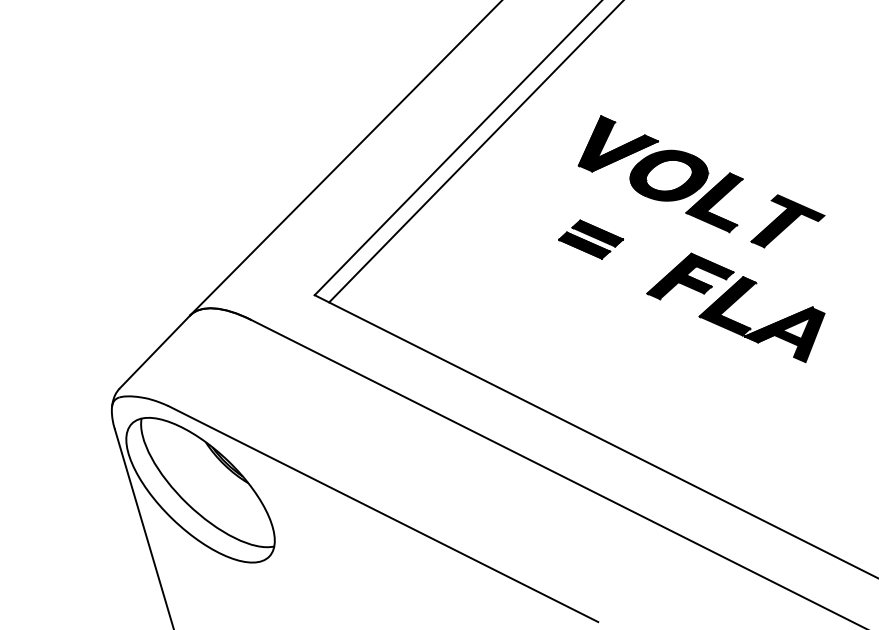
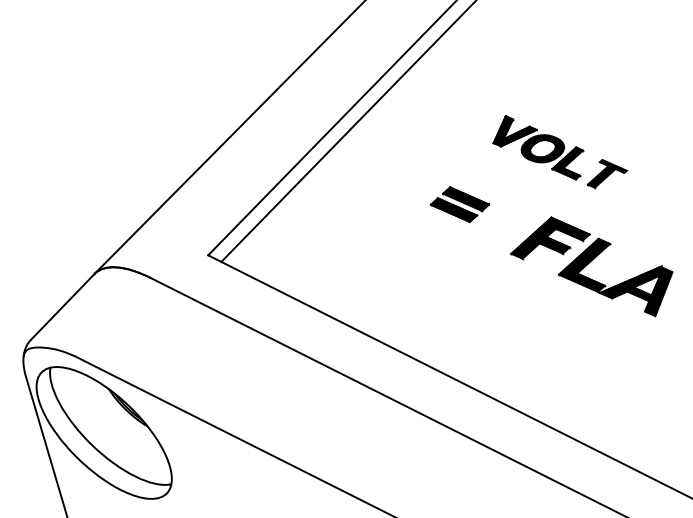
part: (701, 181) -> (560, 151), size x0.6

